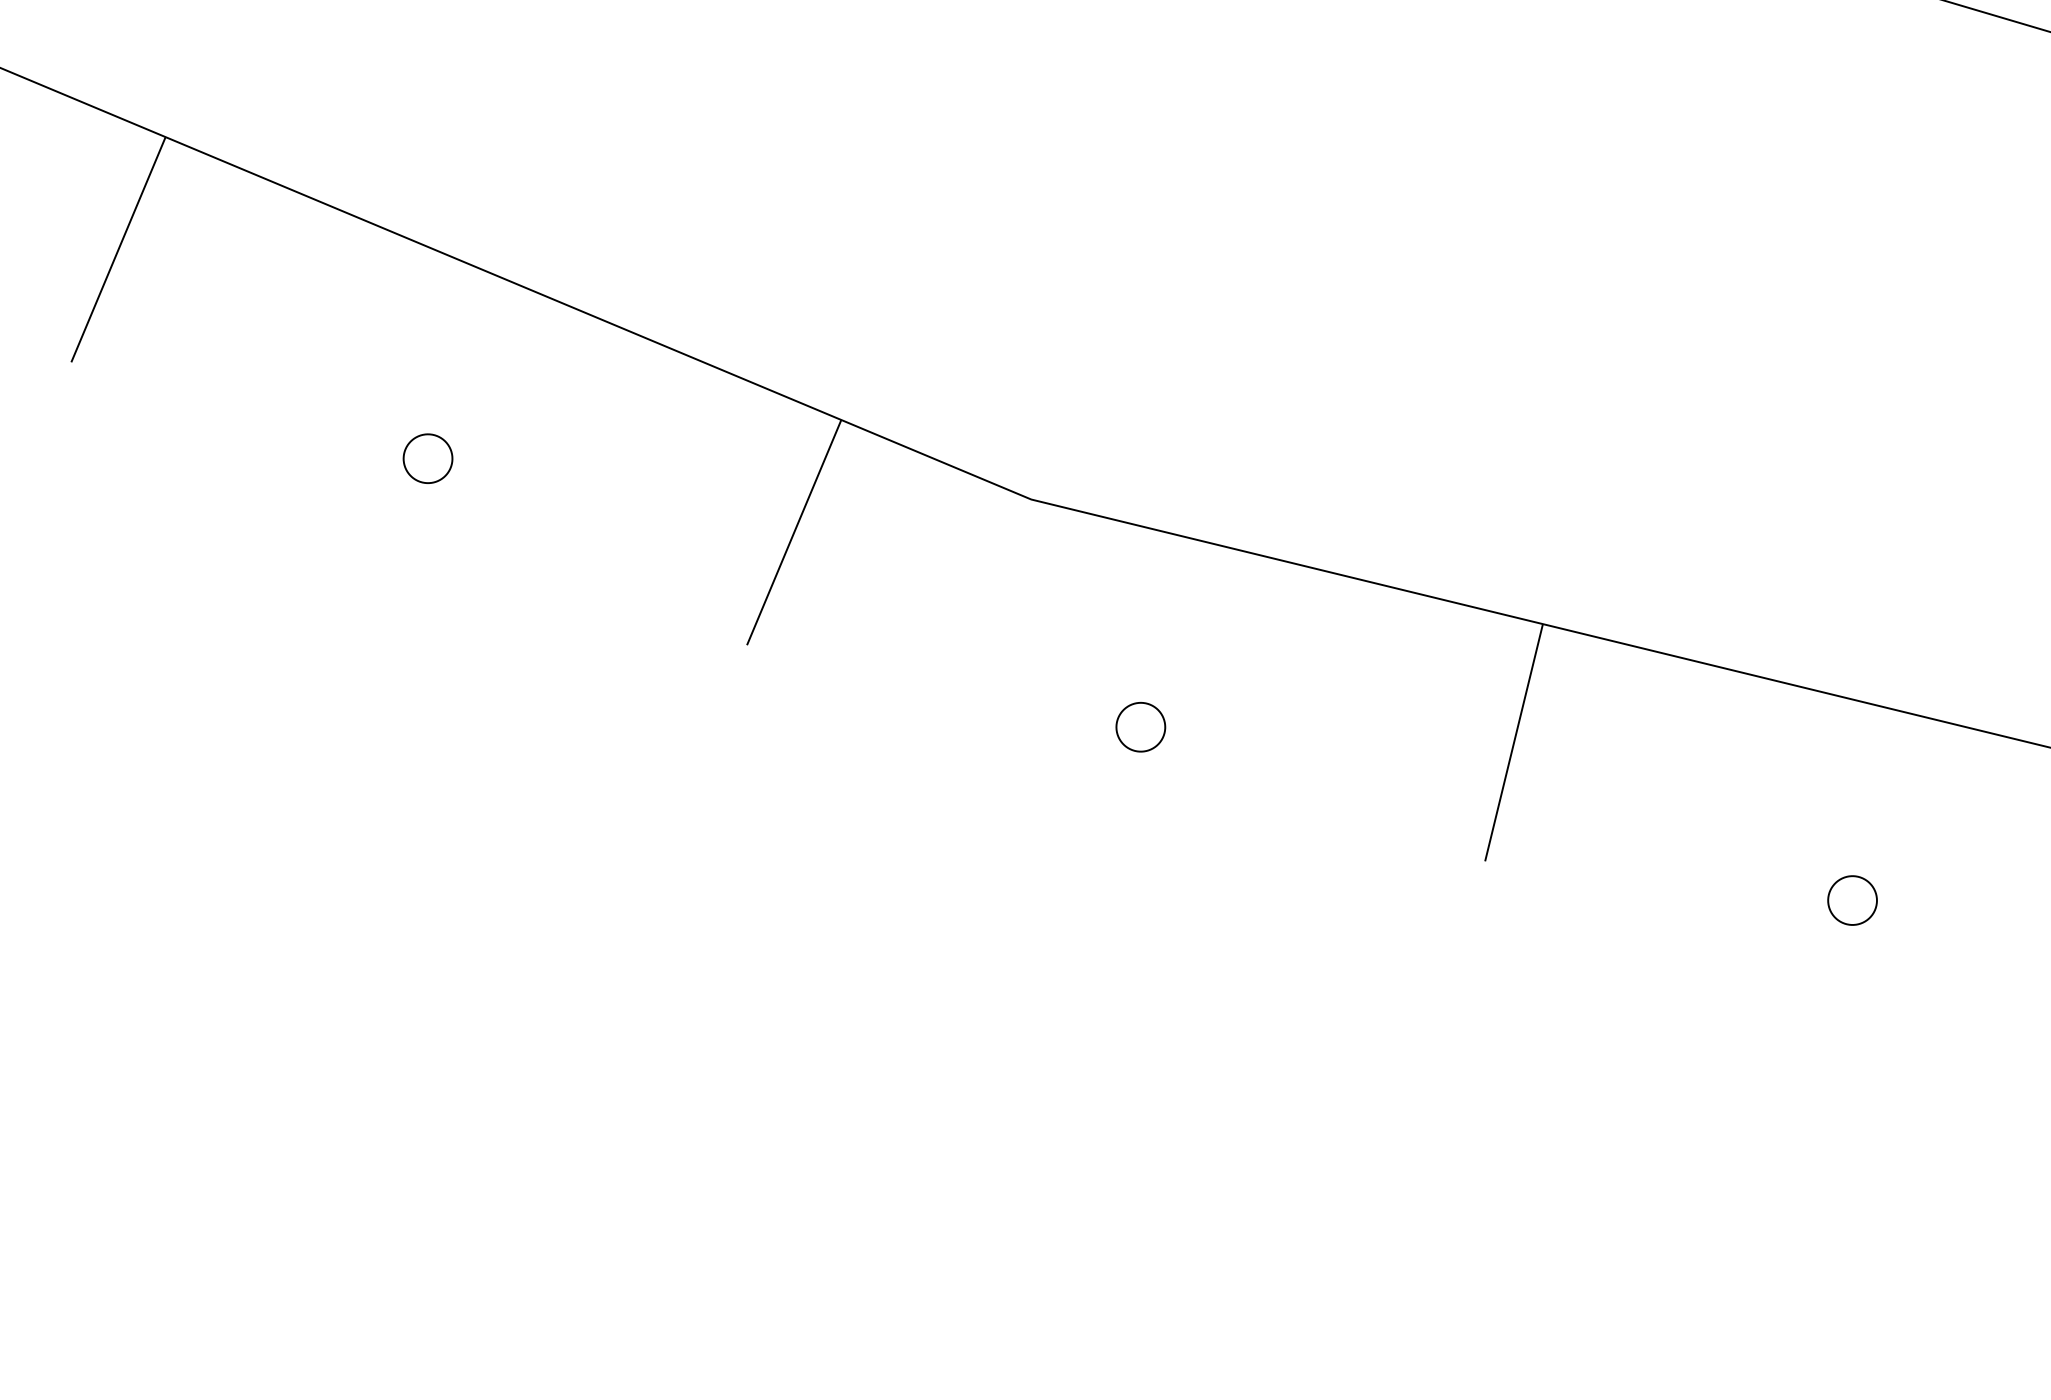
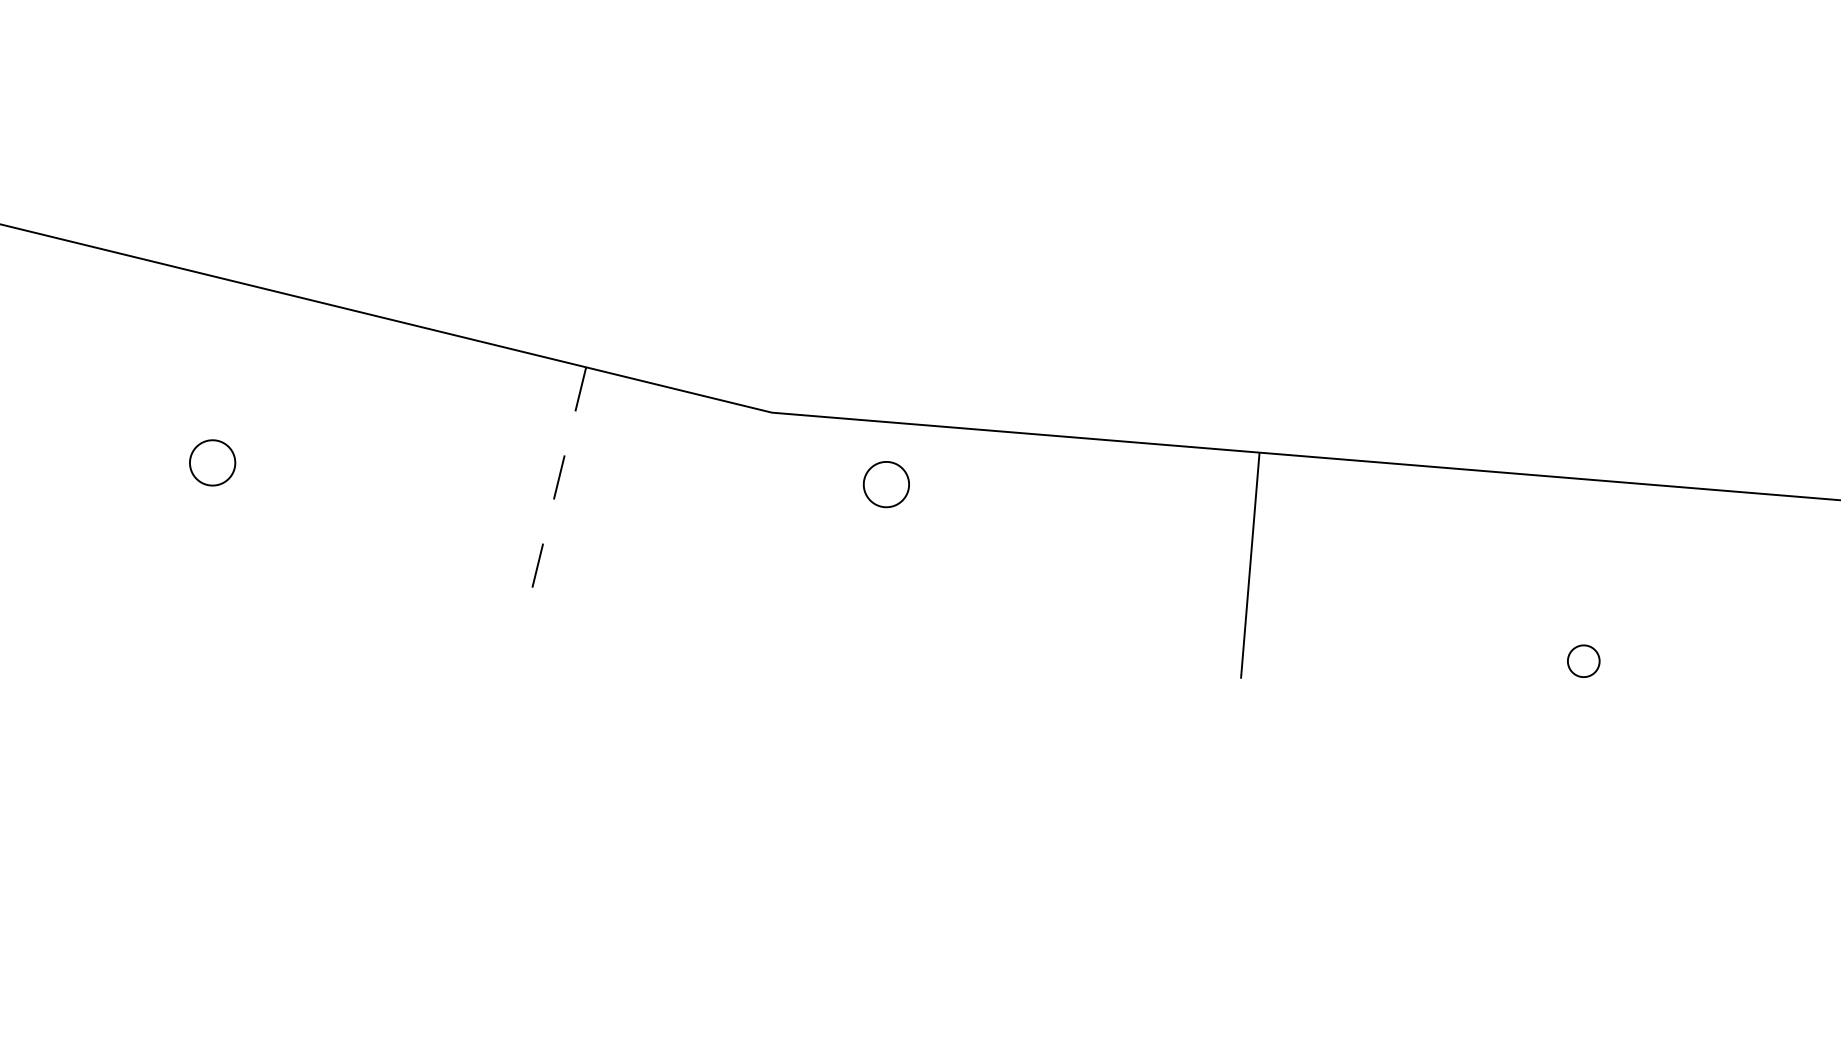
line: (794, 532) -> (559, 477), solid -> dashed
part: (1140, 727) -> (886, 484), moved
part: (1852, 900) -> (1583, 661), size x0.7

